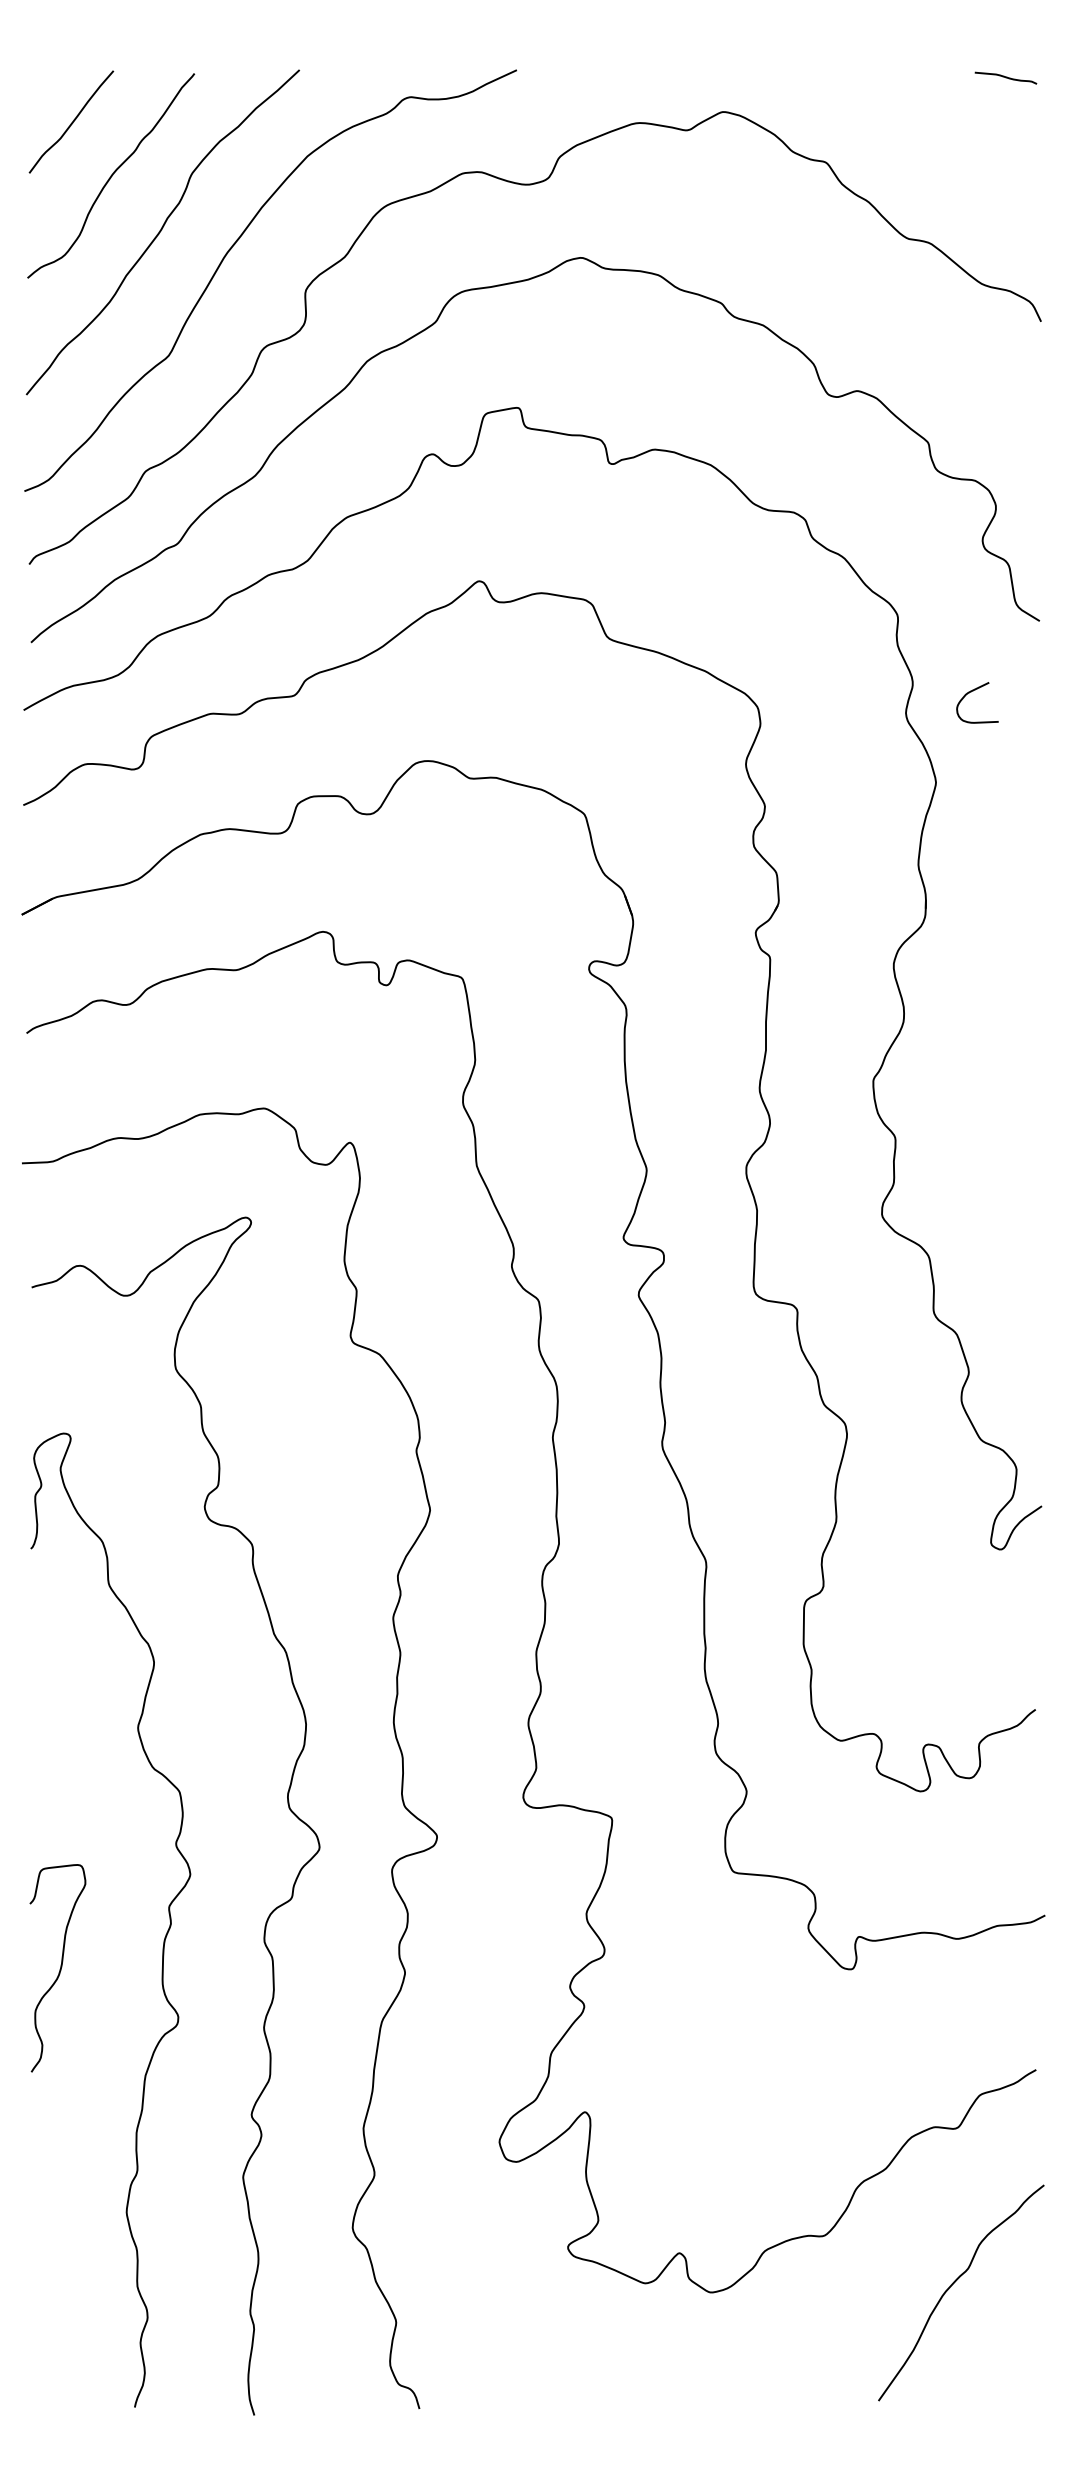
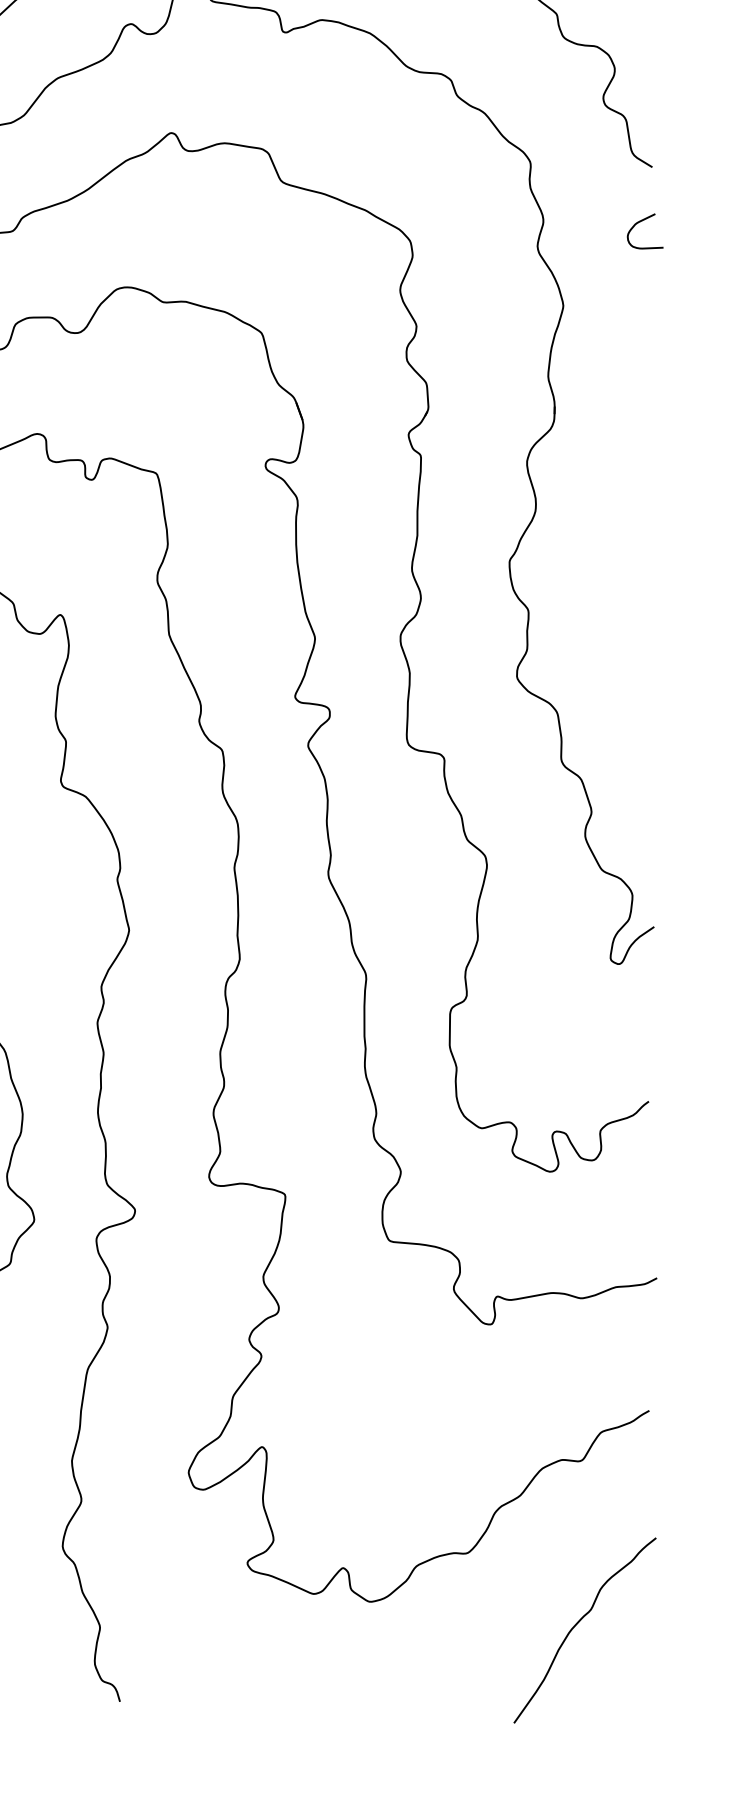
curve: (971, 692) -> (640, 222), moved
curve: (953, 2284) -> (578, 1623), moved

